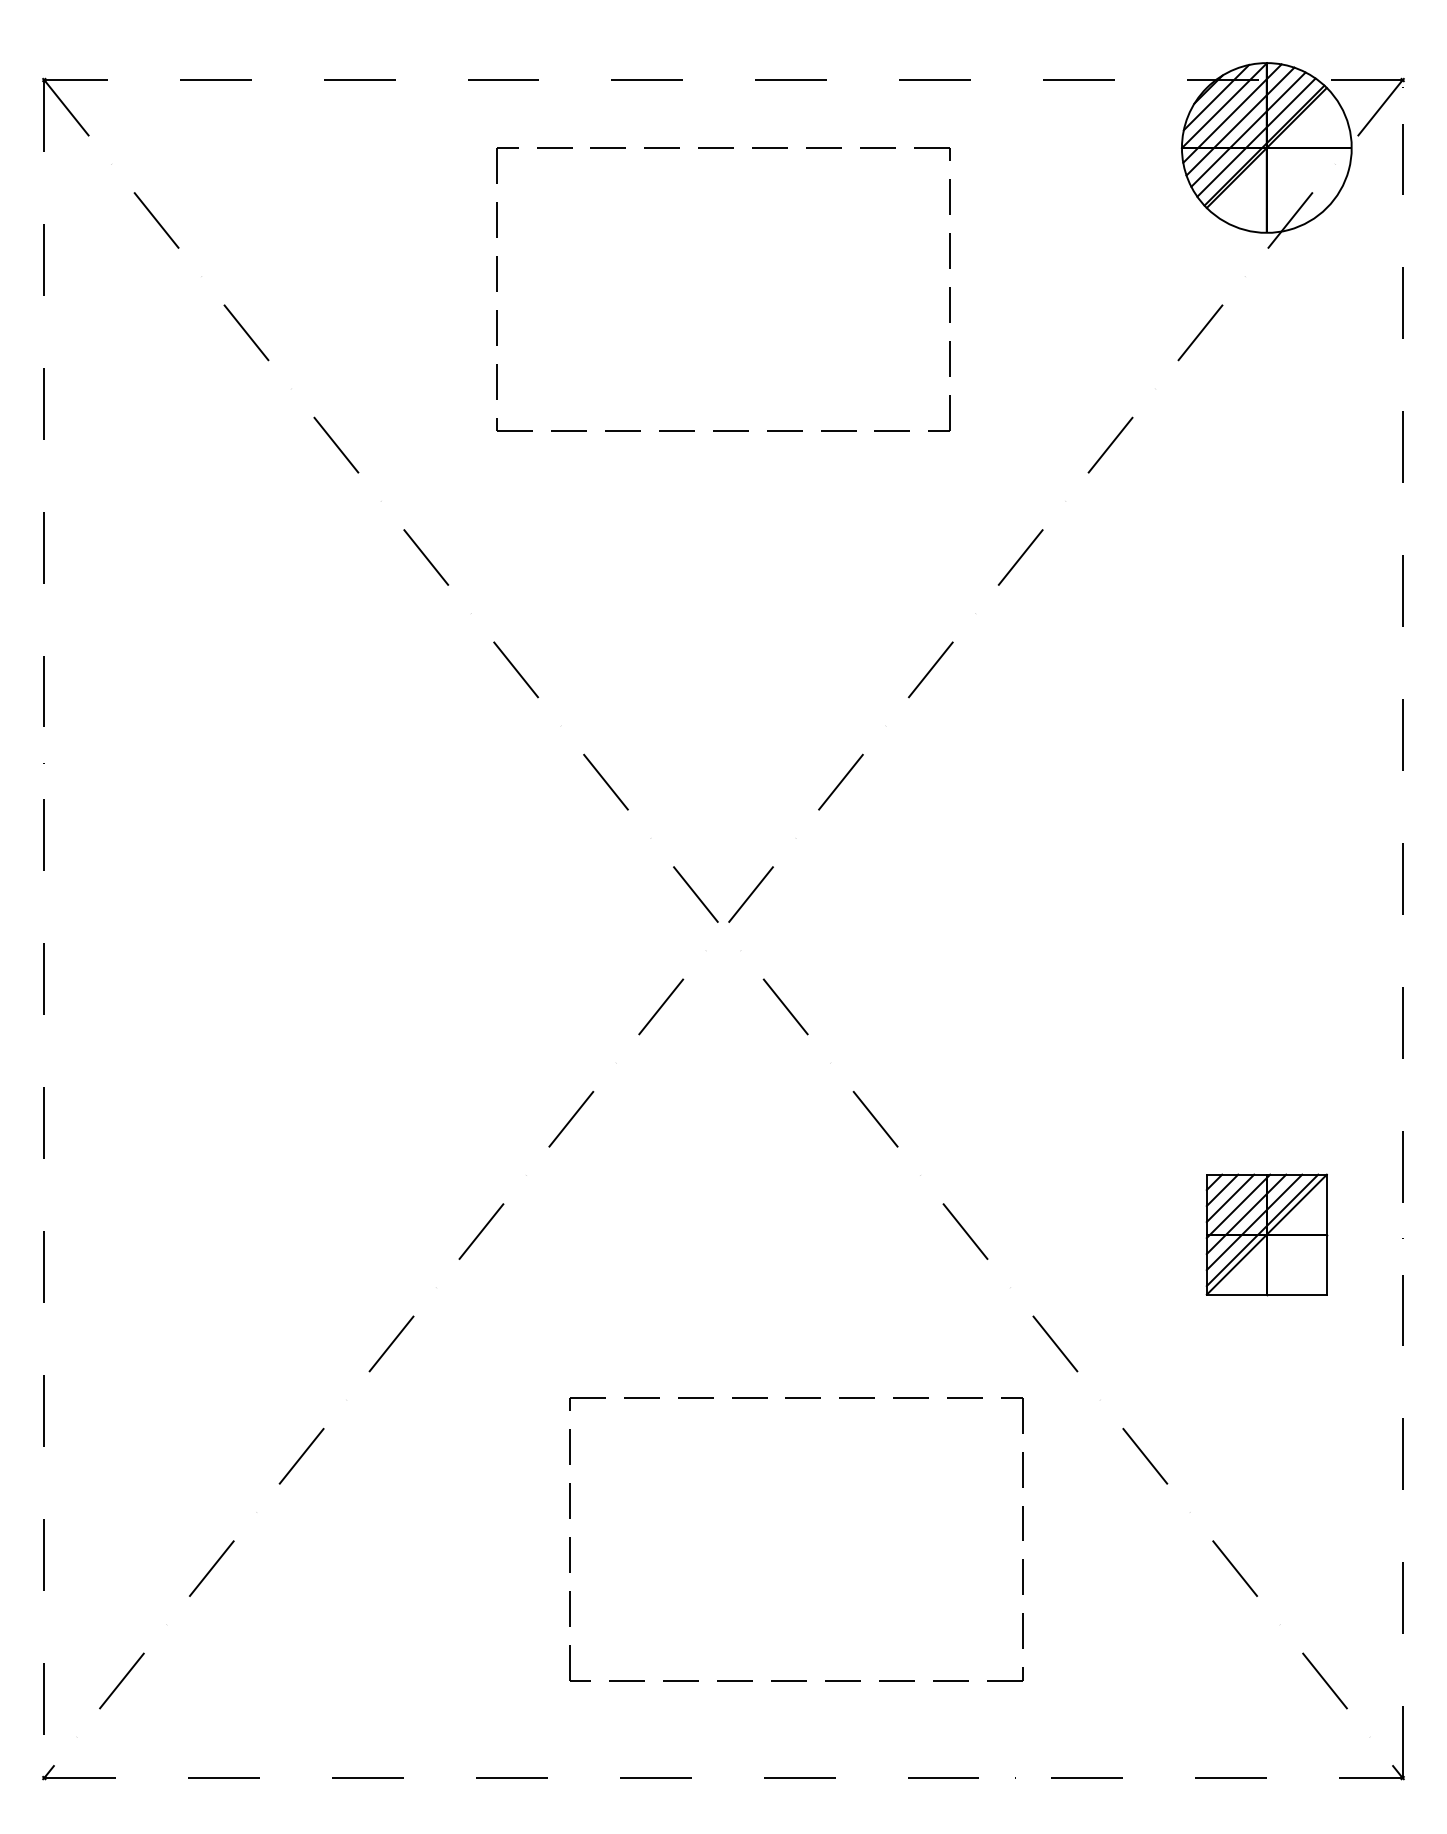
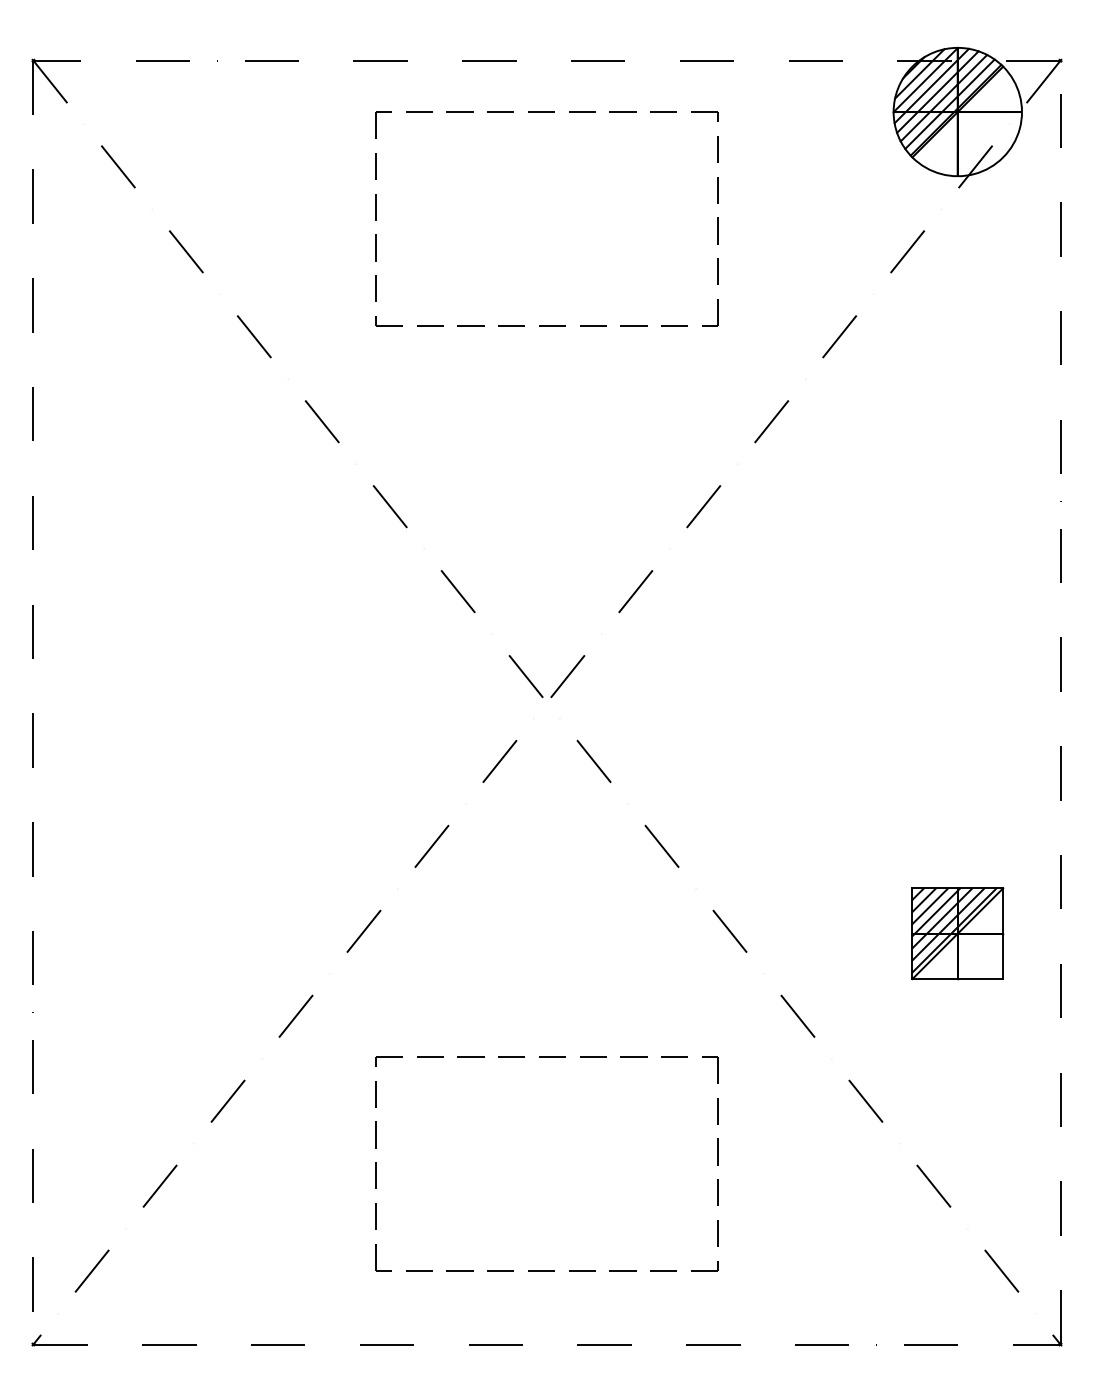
part: (795, 1398) -> (546, 1057), moved

